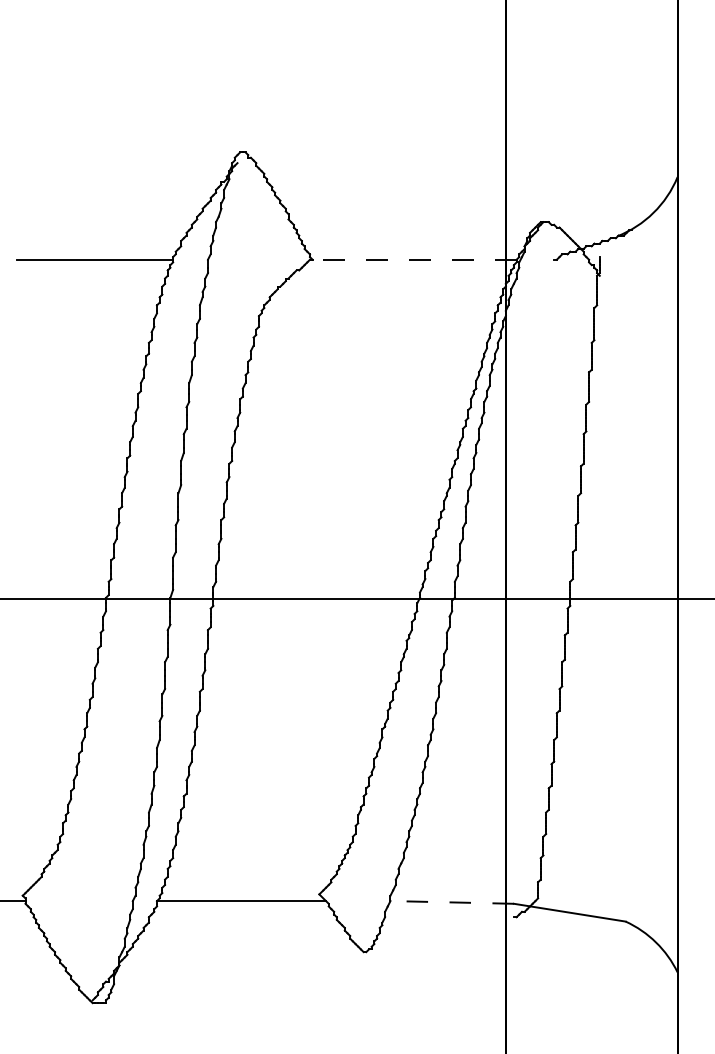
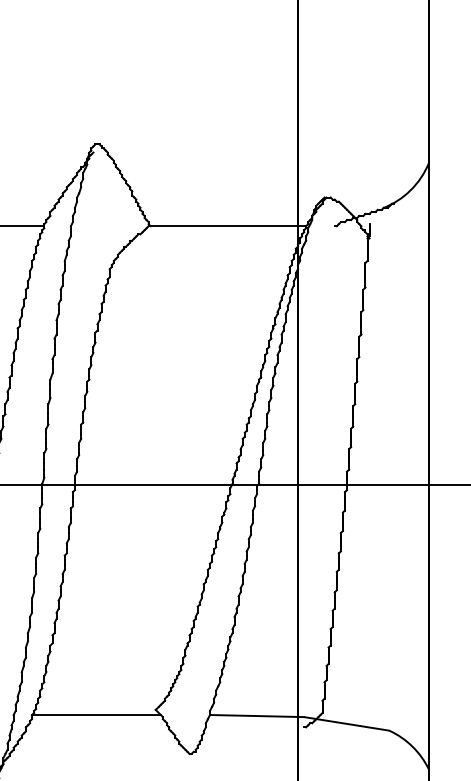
line: (414, 259) -> (228, 226), dashed -> solid
line: (452, 902) -> (257, 716), dashed -> solid

